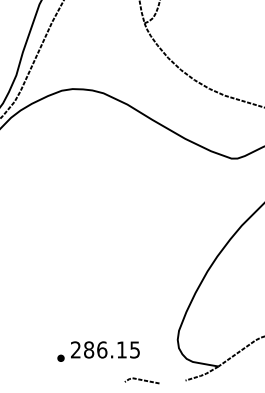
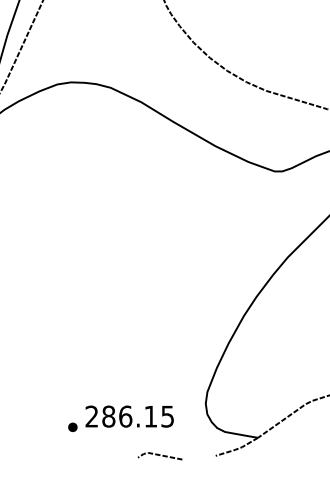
text: (98, 351) -> (120, 418), moved

